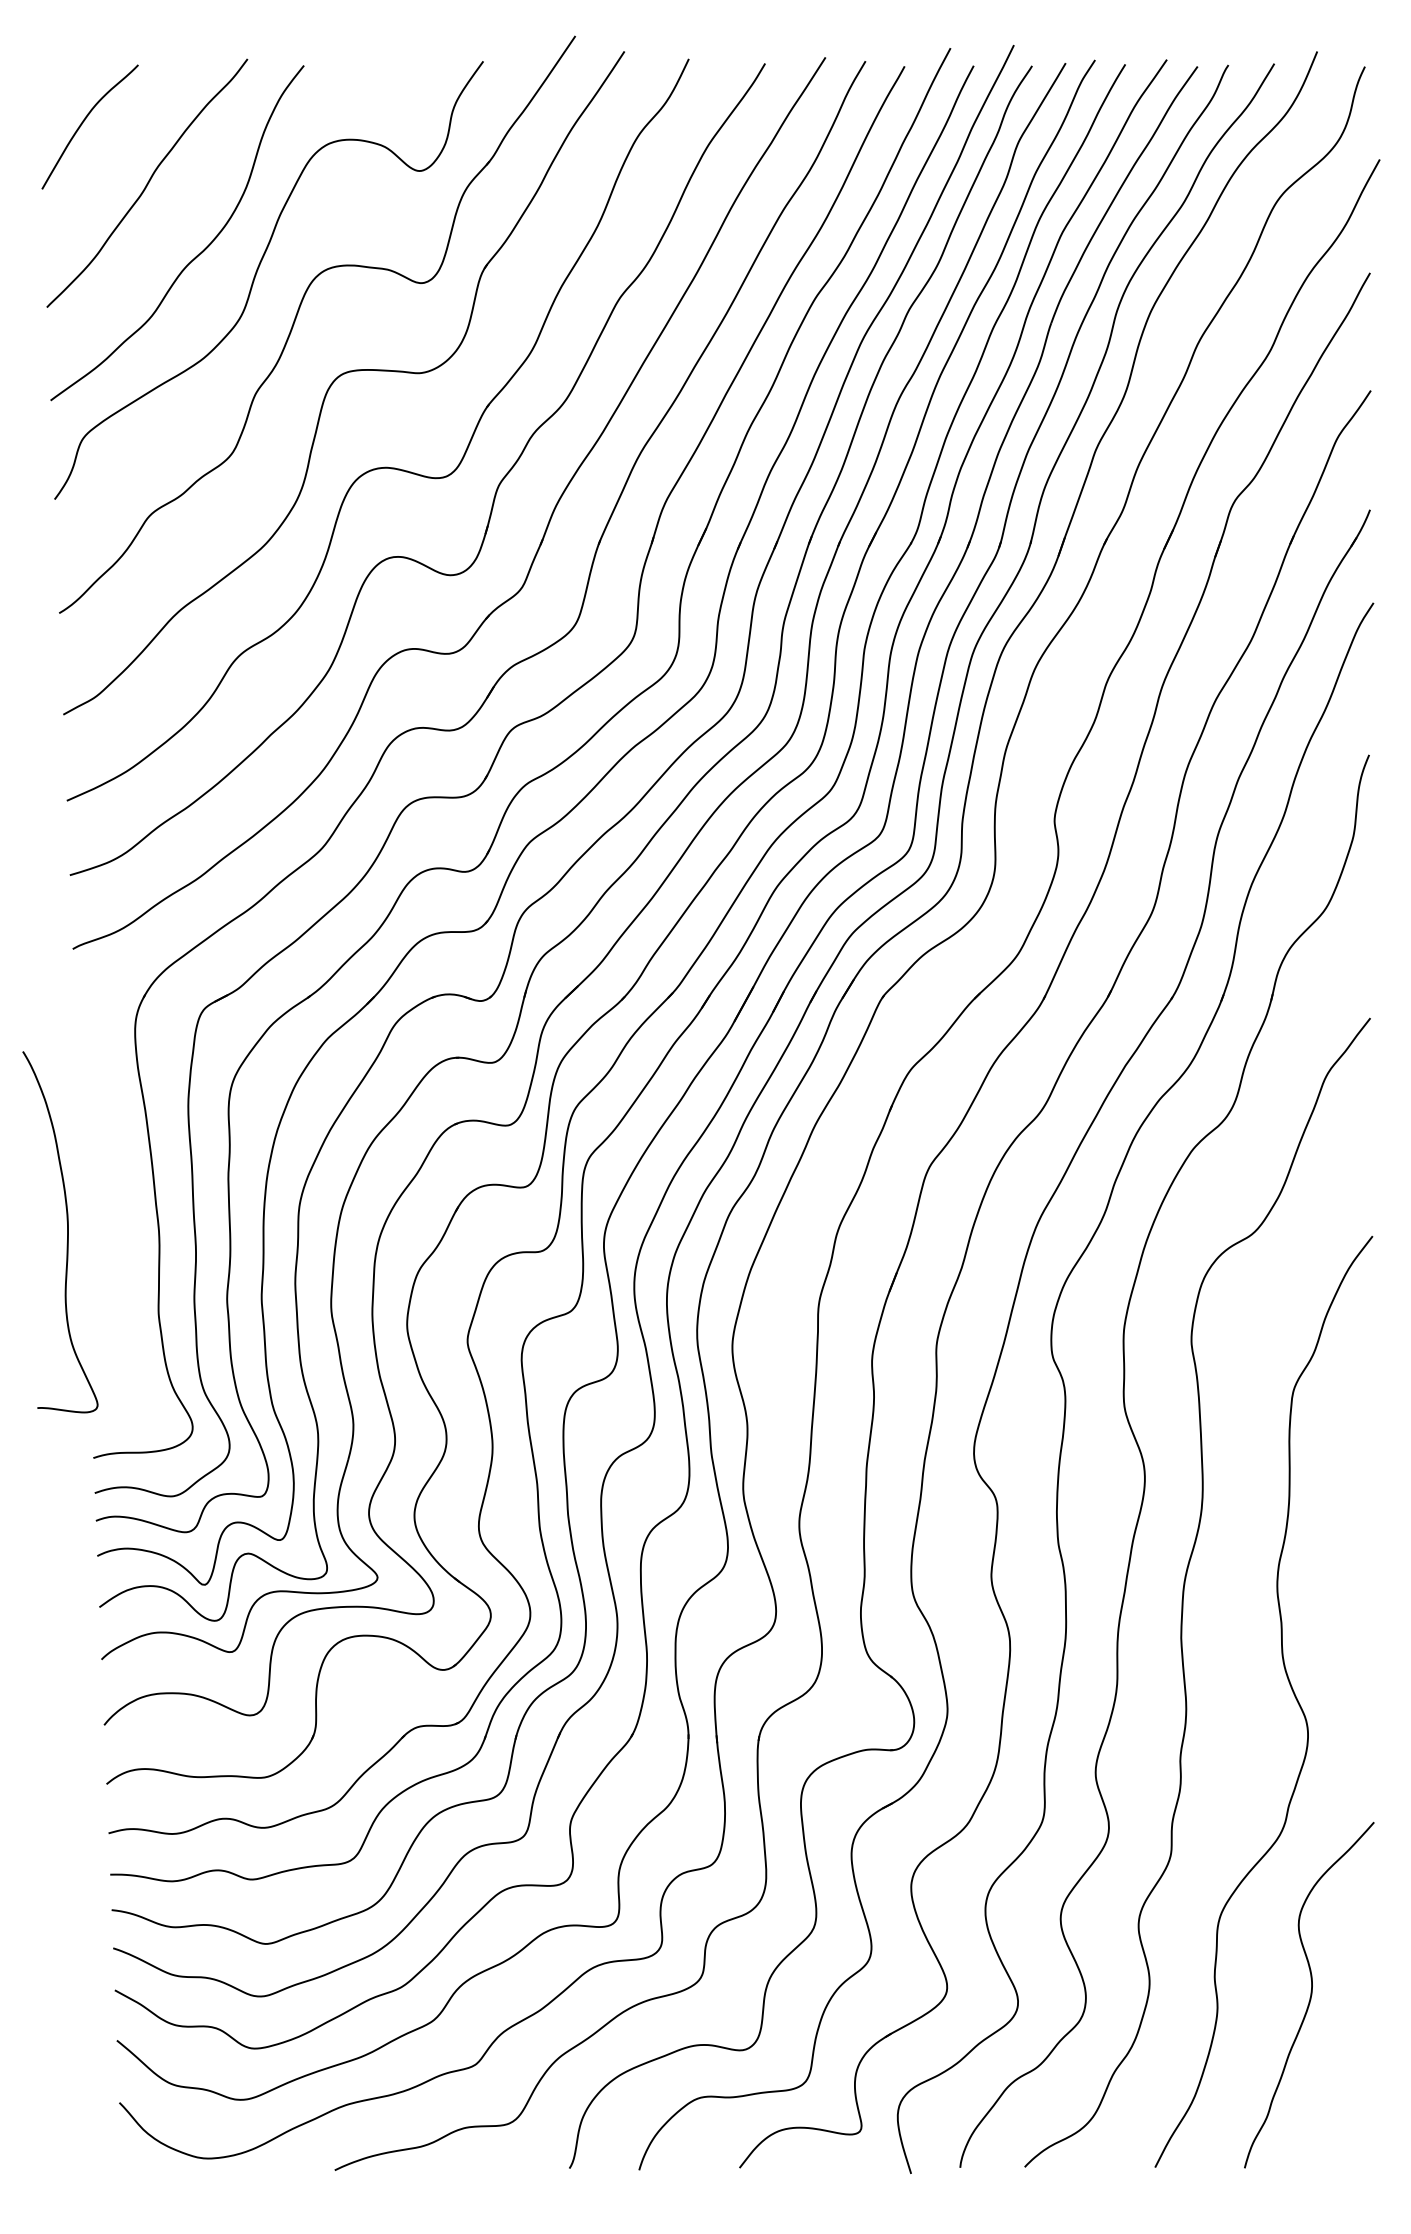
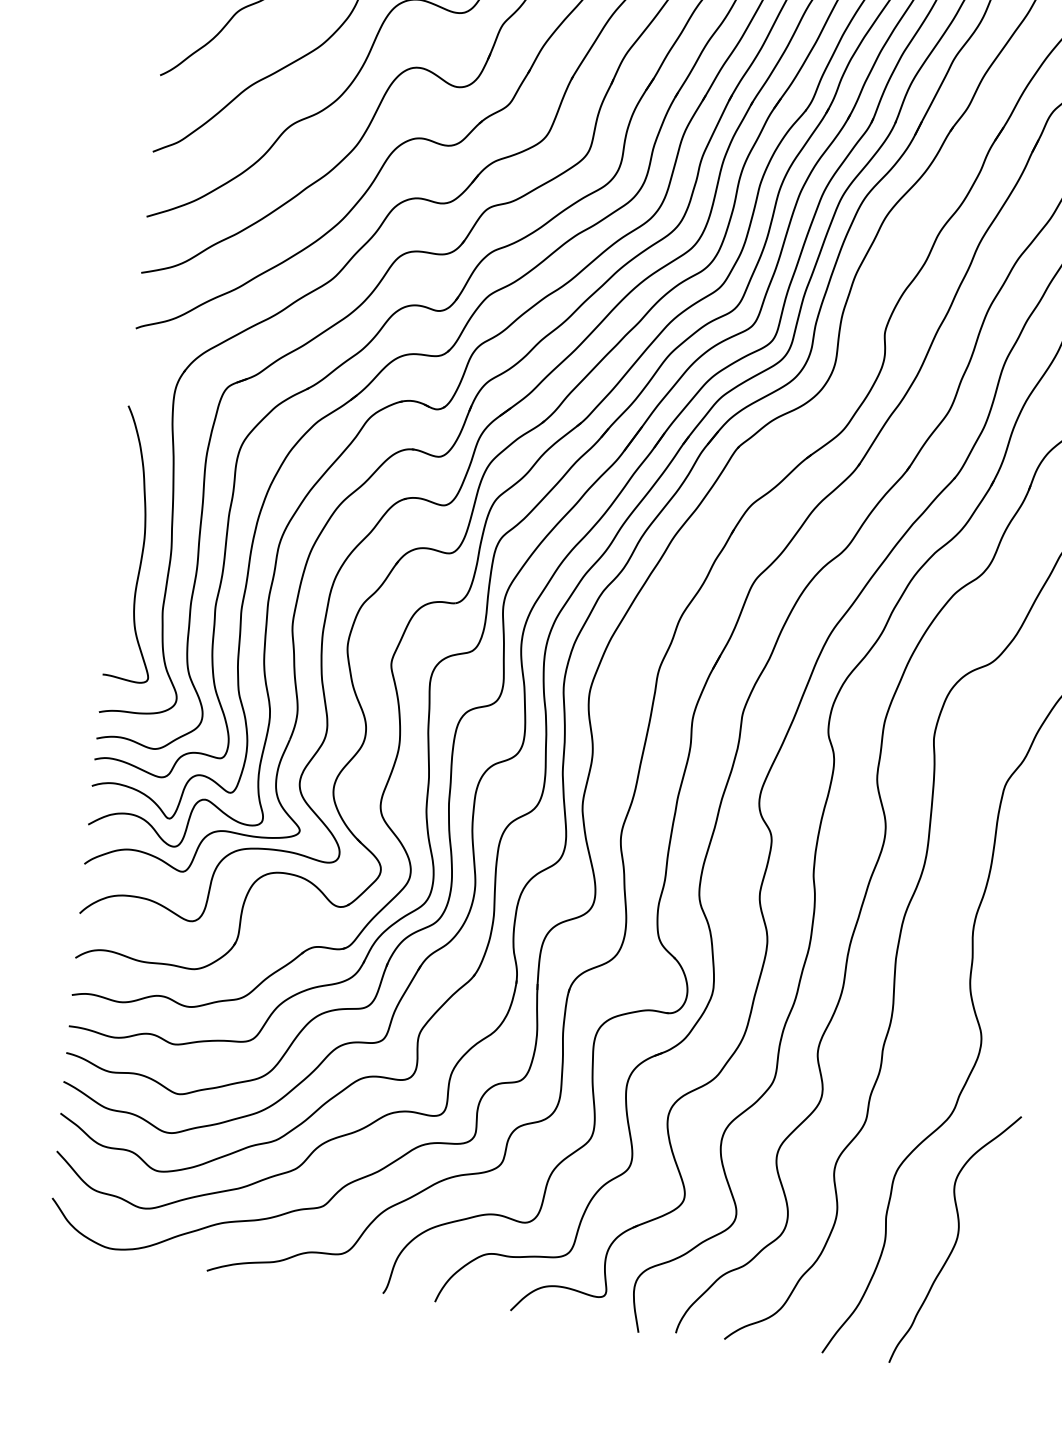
curve: (67, 1232) -> (143, 545), moved

